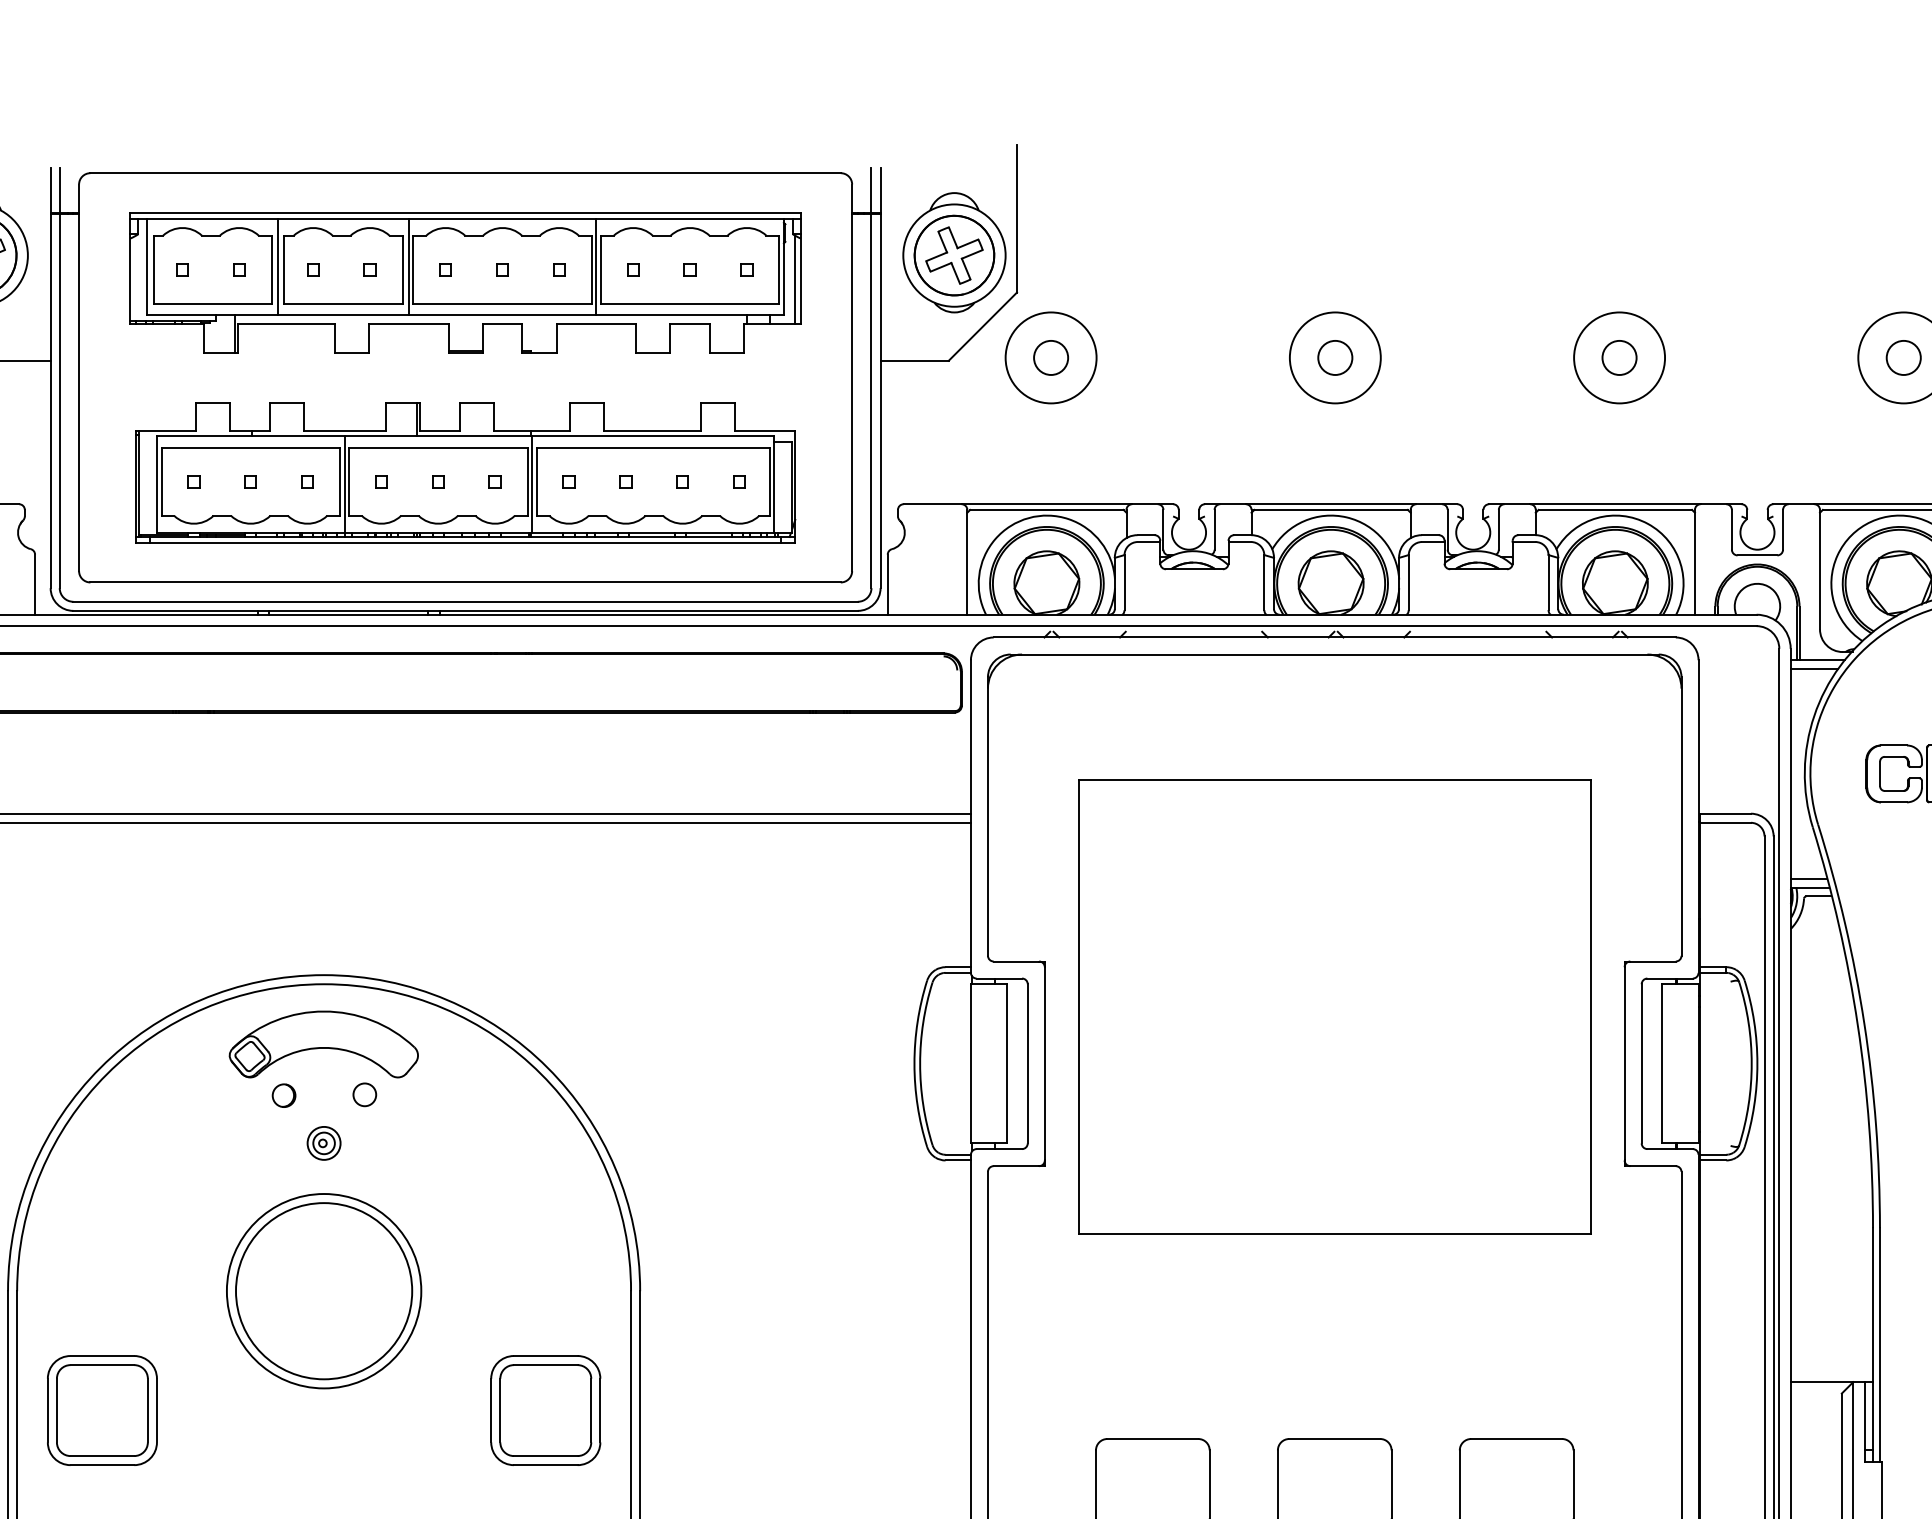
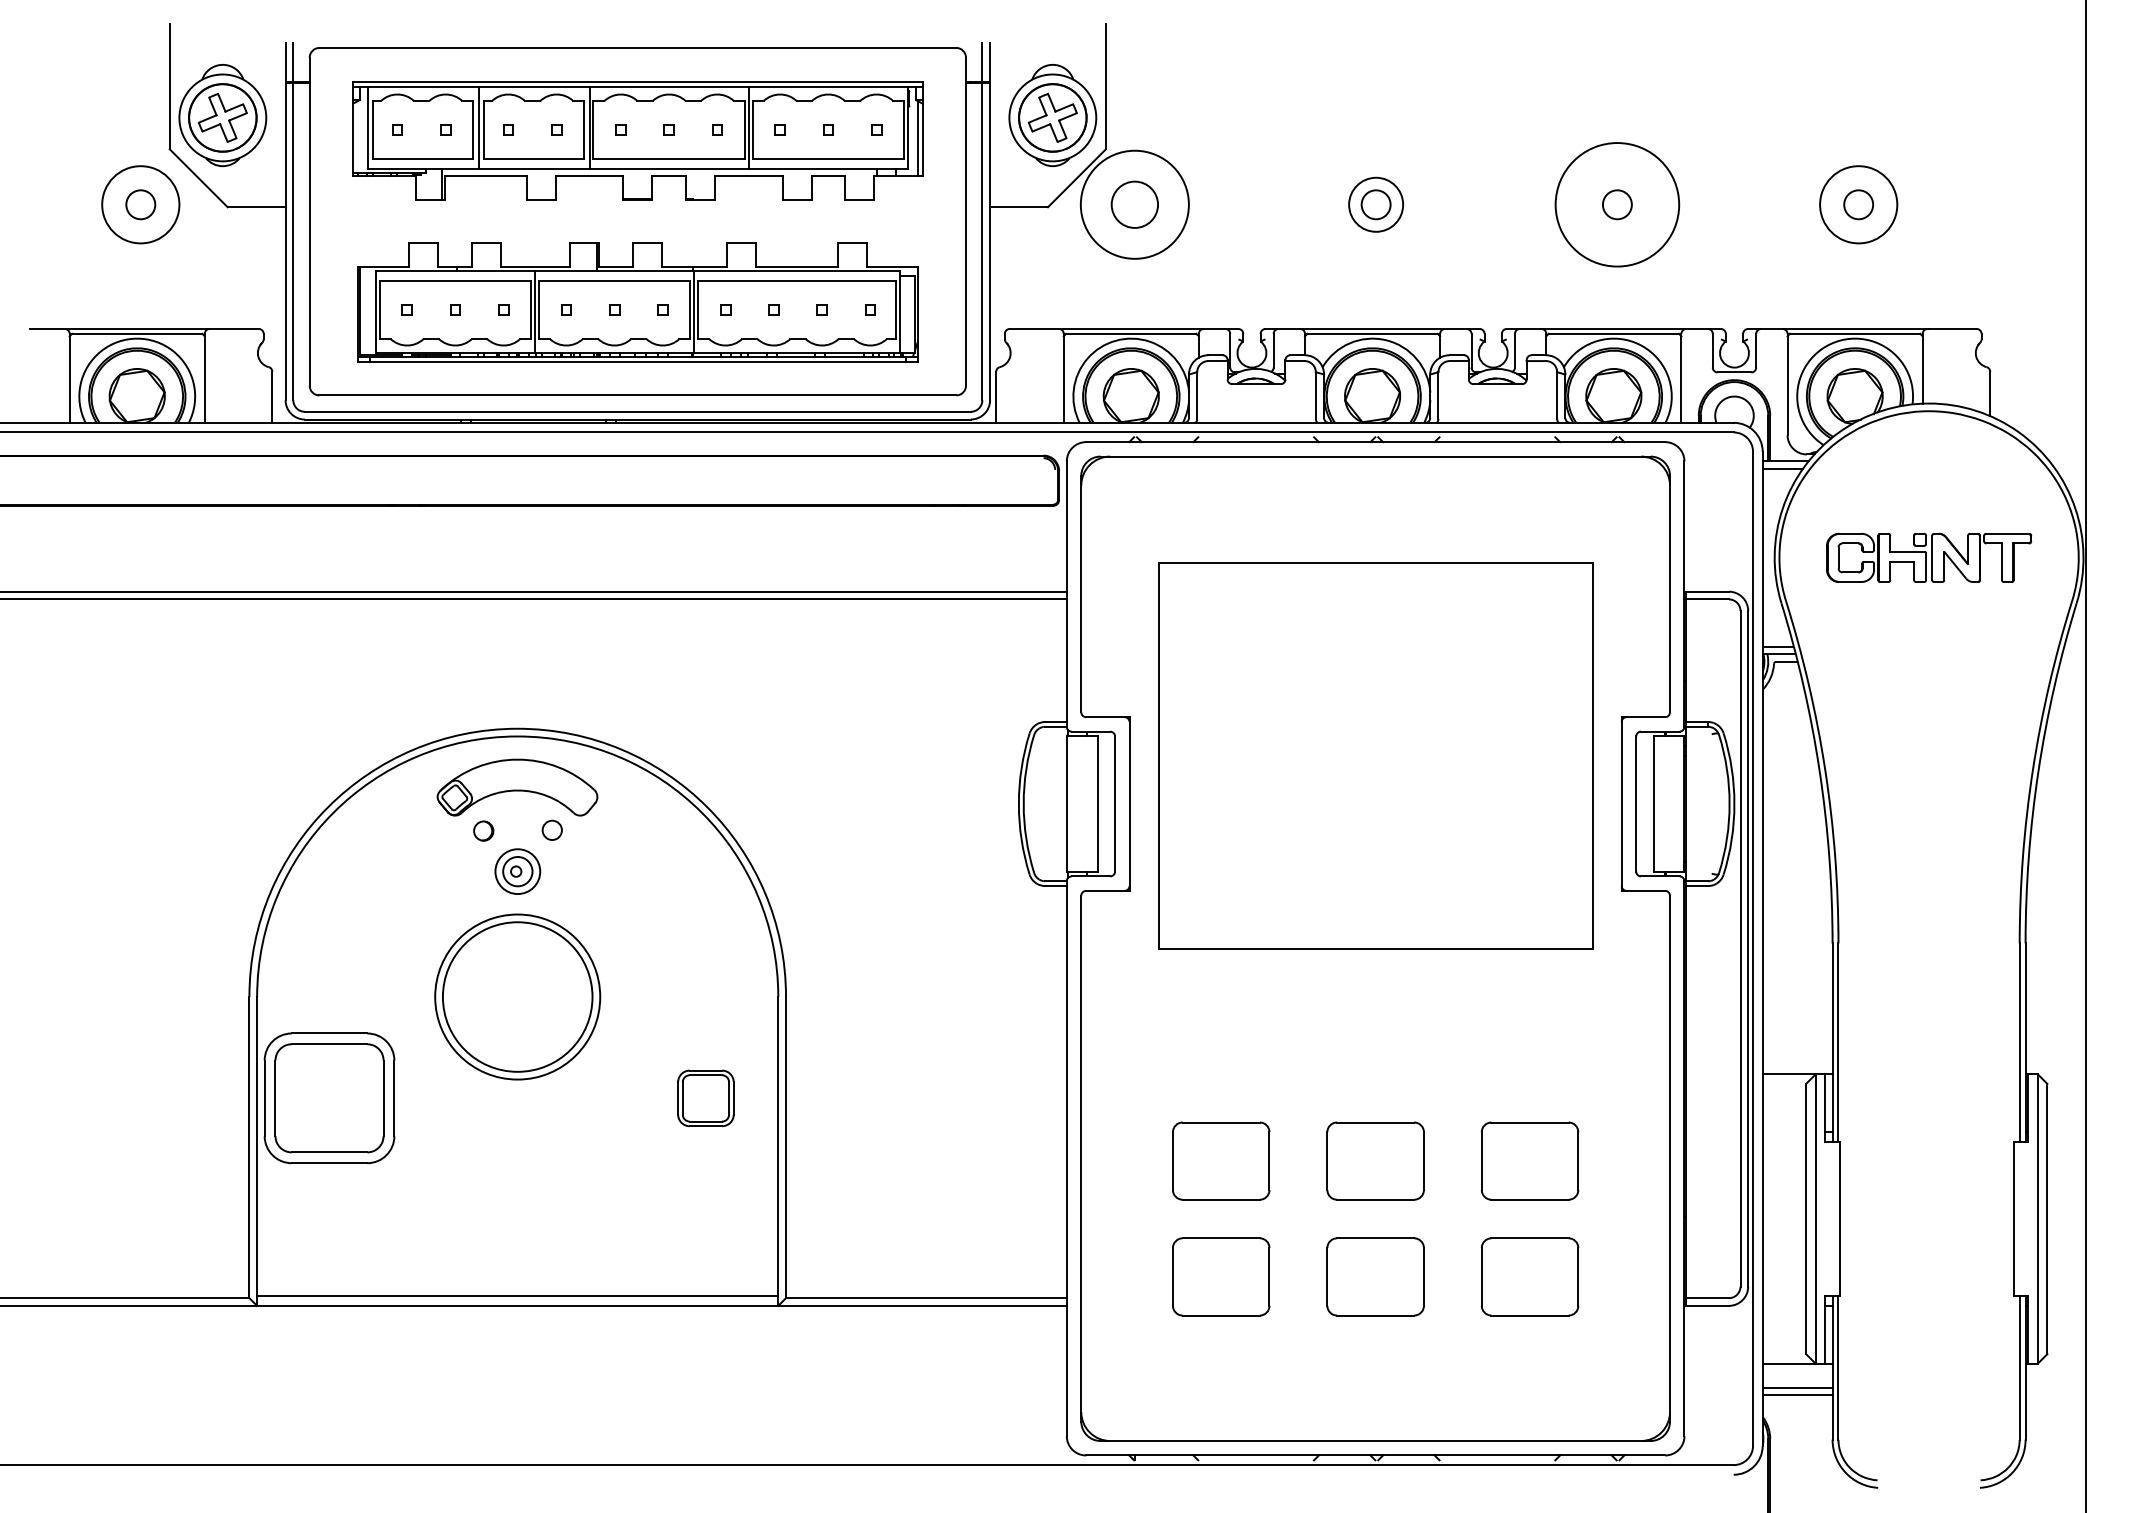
circle: (1050, 357) -> (1134, 204), size x1.4
circle: (1050, 357) -> (1134, 204), size x1.6
circle: (1334, 357) -> (1375, 204), size x0.7
circle: (1619, 357) -> (1617, 204), size x1.6
part: (323, 1143) -> (517, 871), size x1.6
part: (102, 1410) -> (329, 1098), size x1.4
part: (545, 1410) -> (705, 1098), size x0.6

